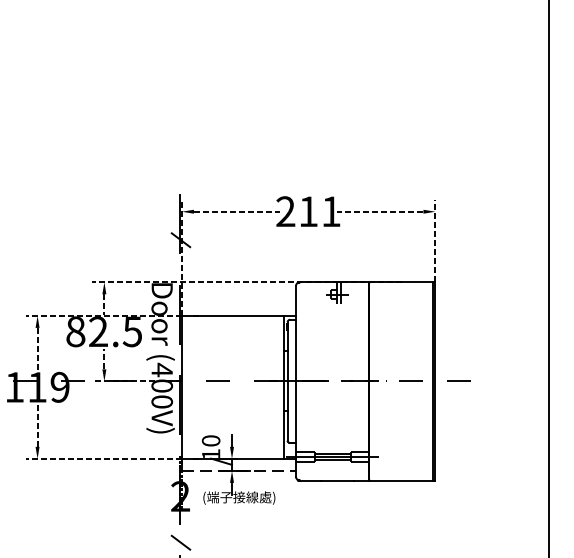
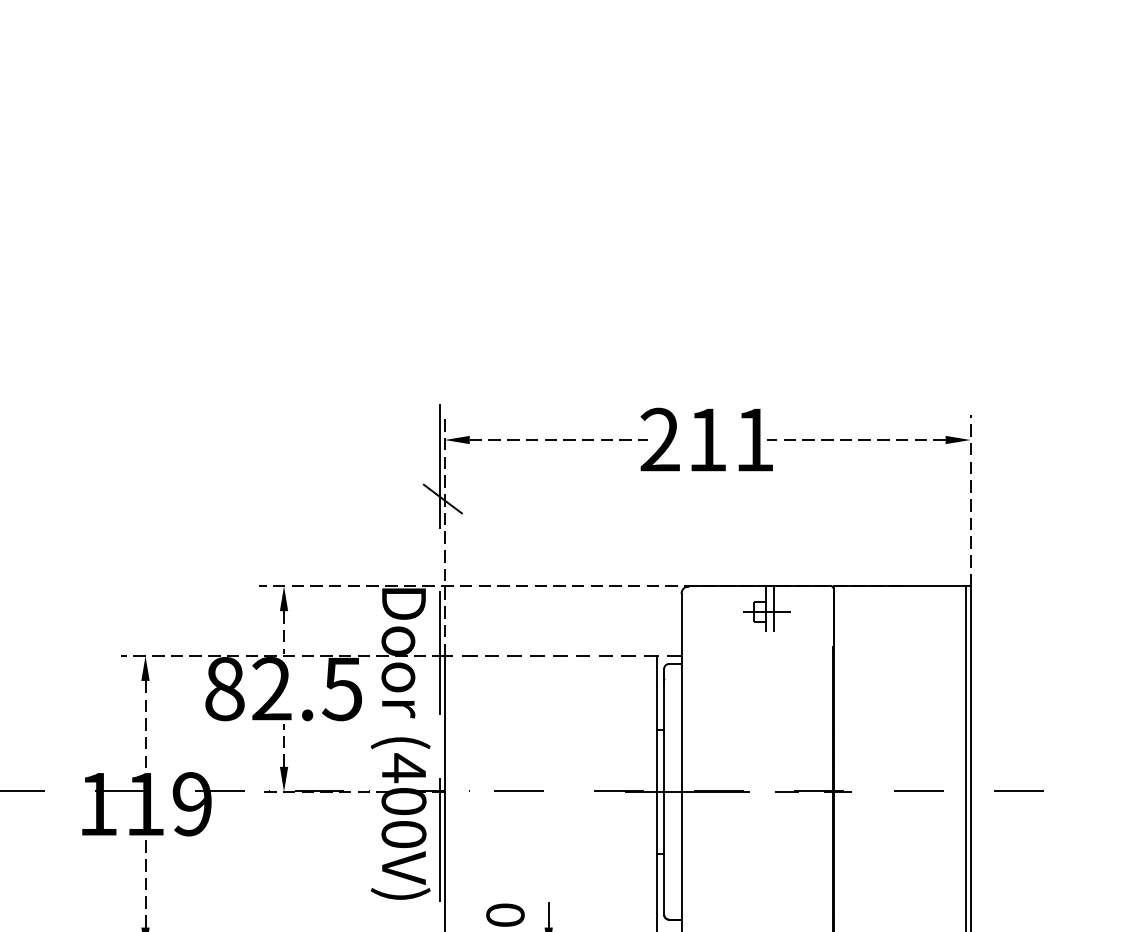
line: (238, 315) -> (562, 655), solid -> dashed

